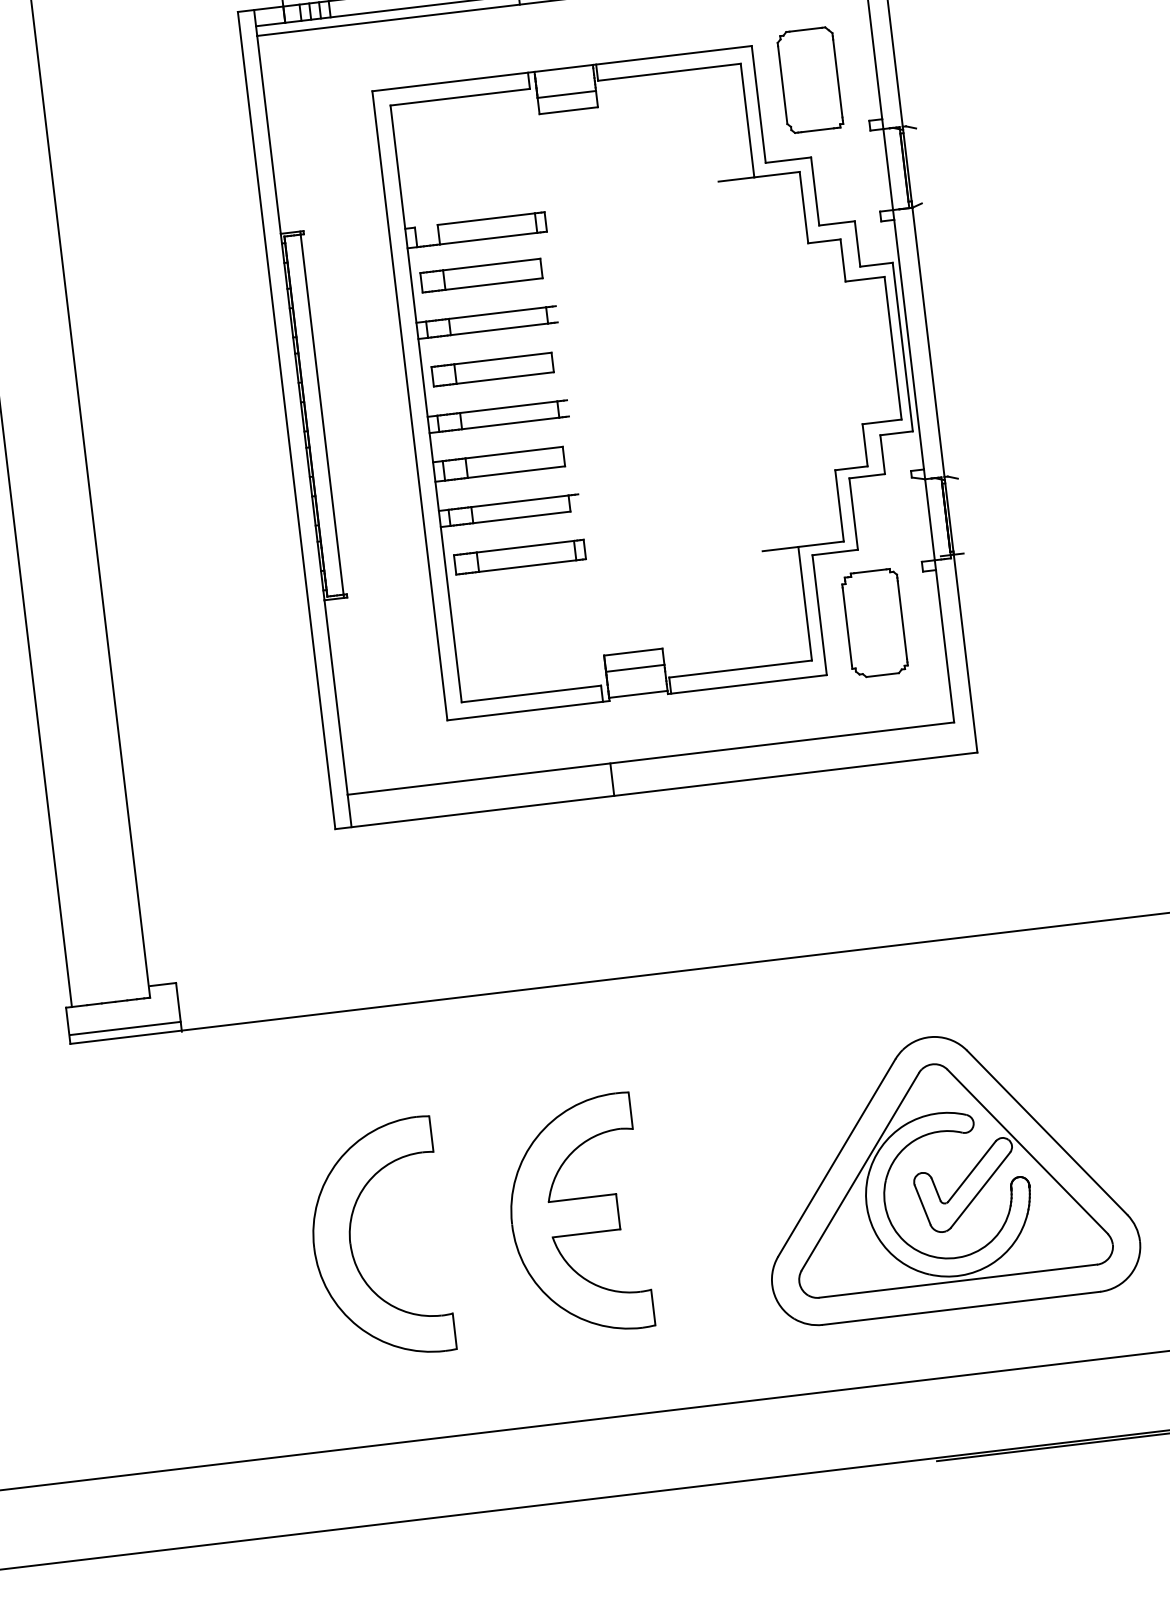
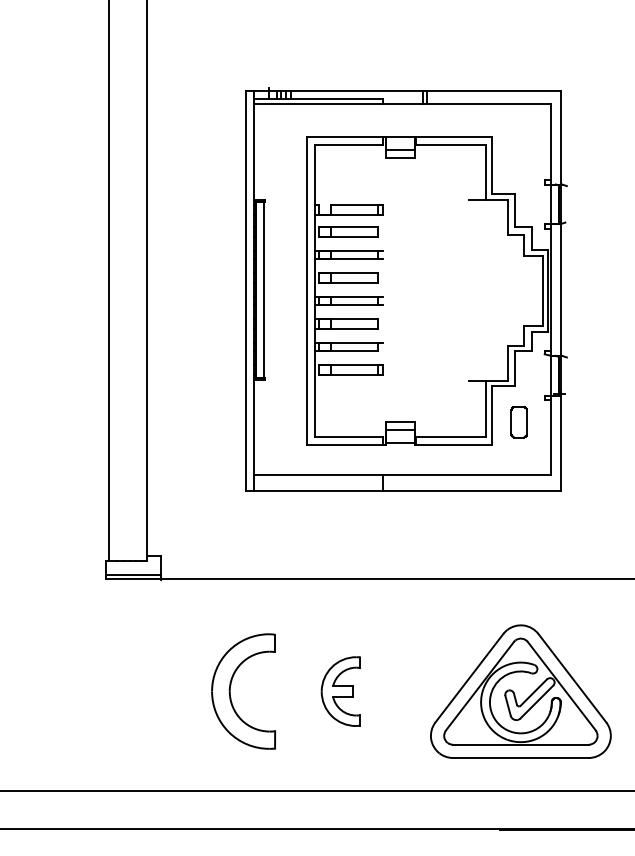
part: (810, 79) -> (518, 156), removed
part: (874, 623) -> (518, 422), size x0.6
part: (576, 1216) -> (340, 691), size x0.6

